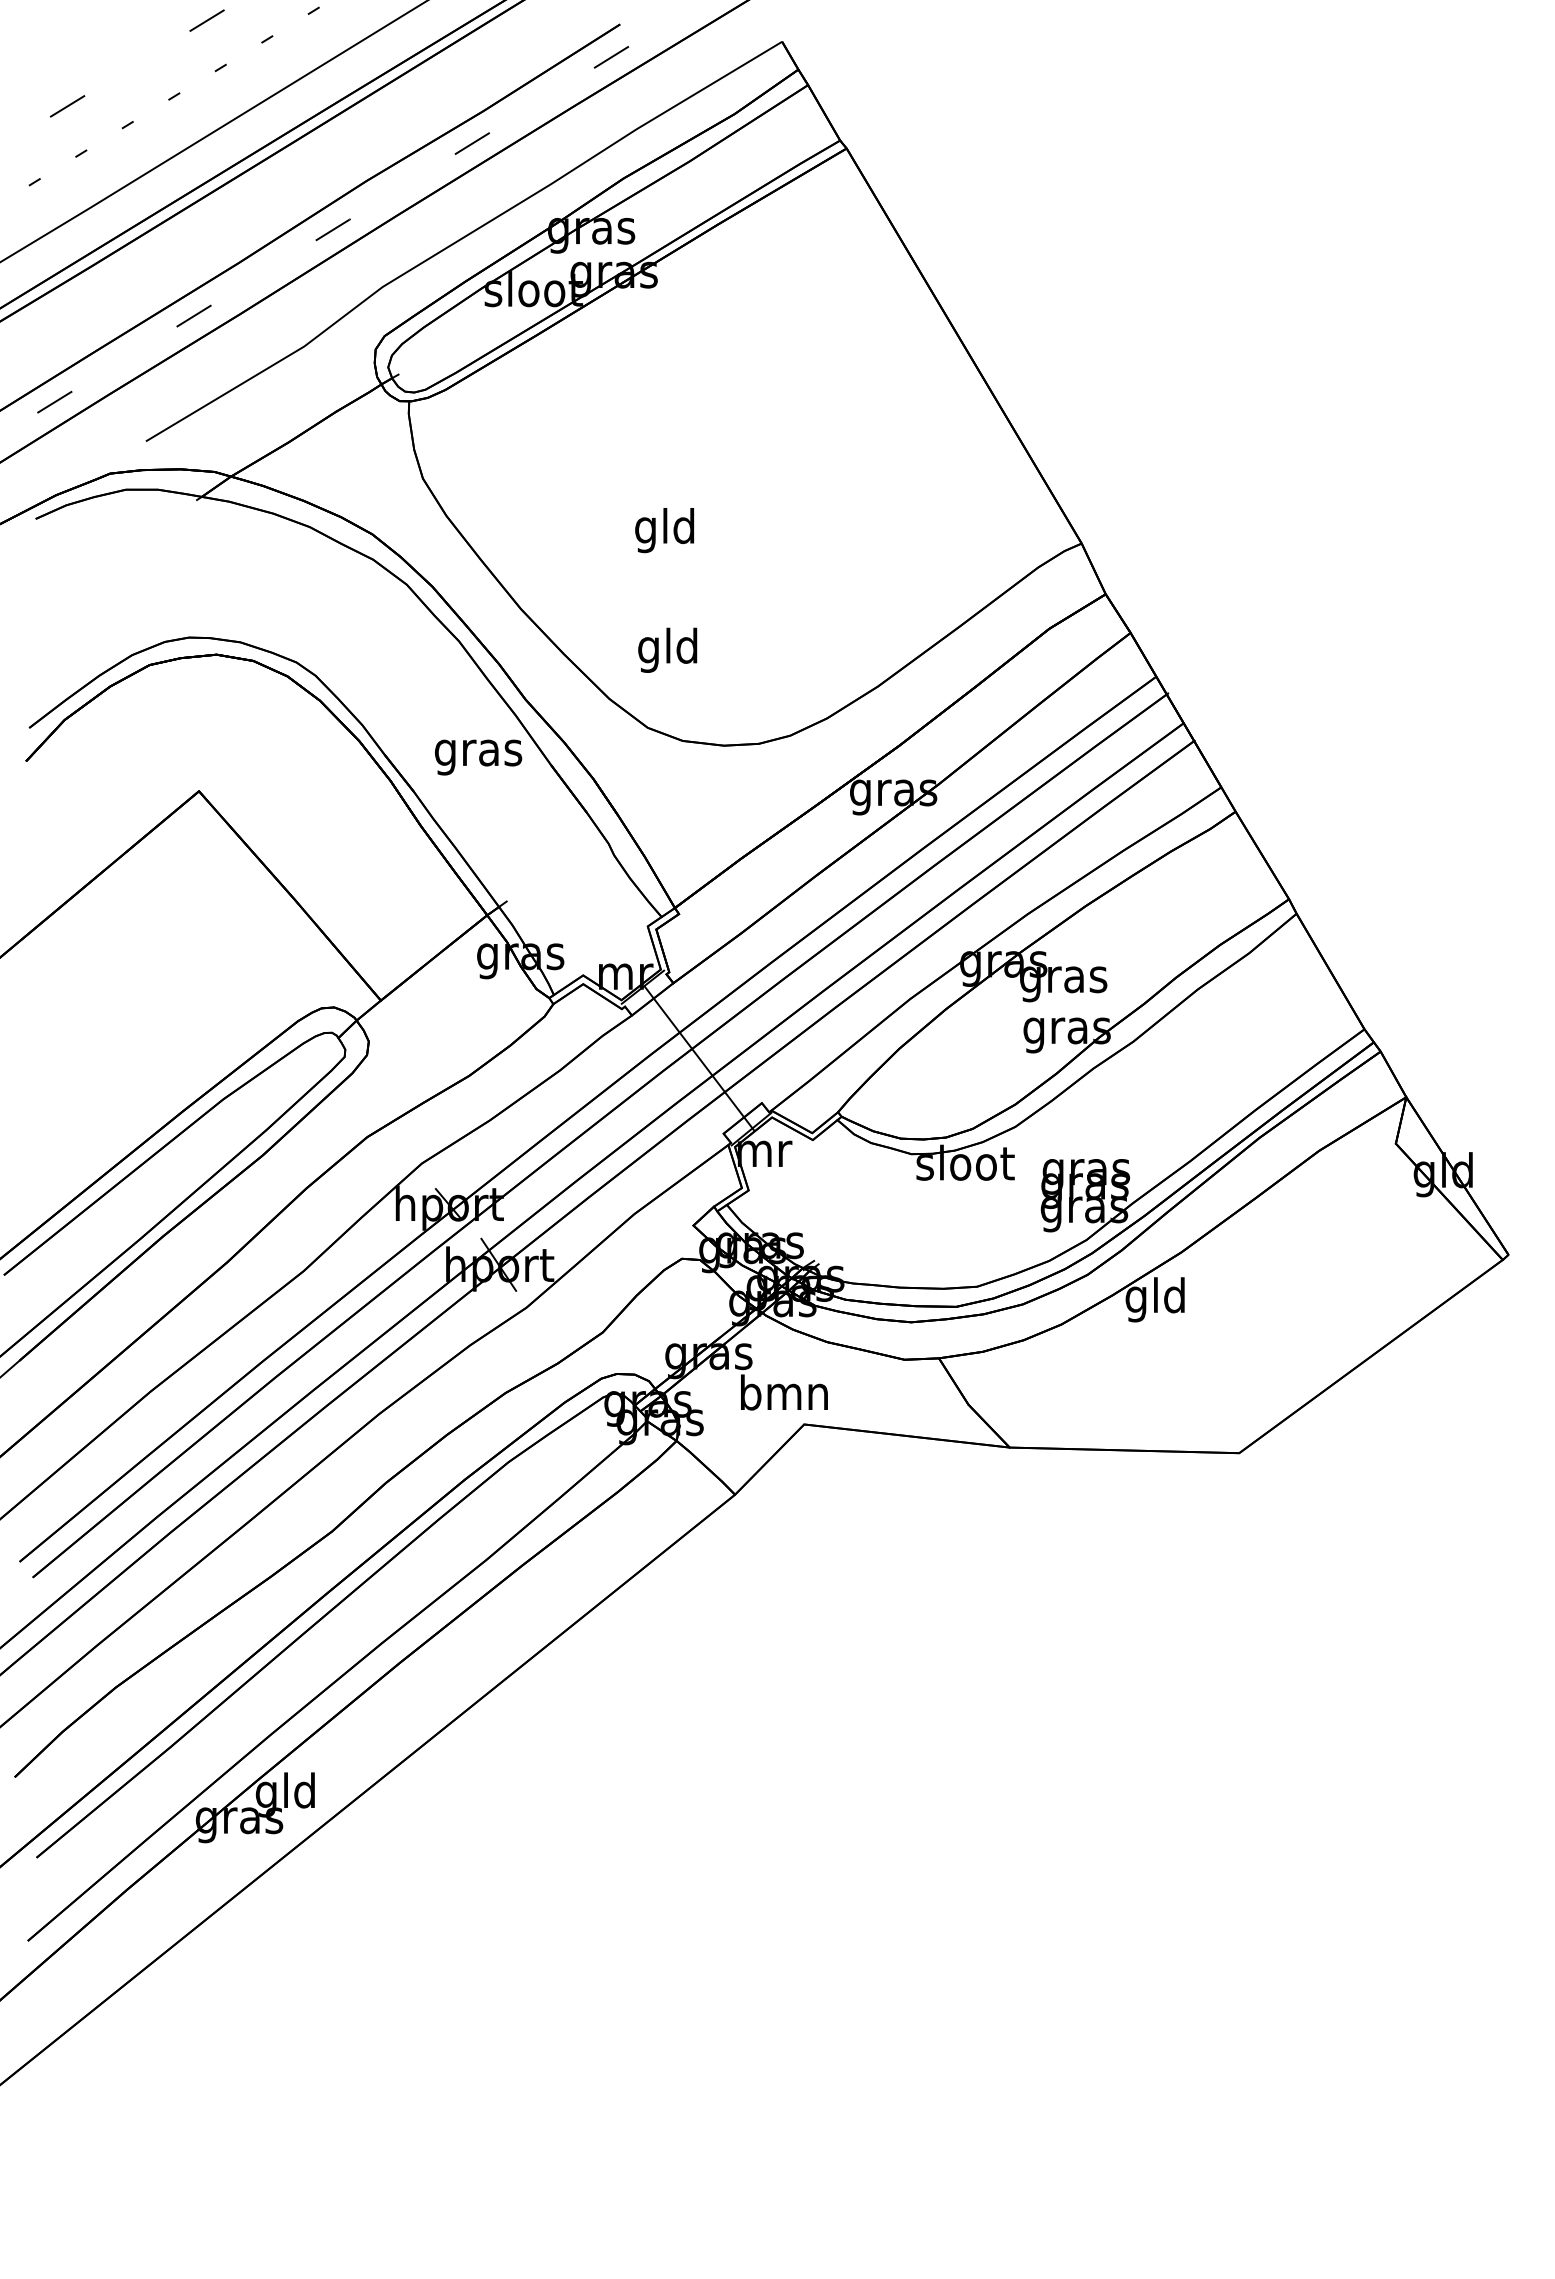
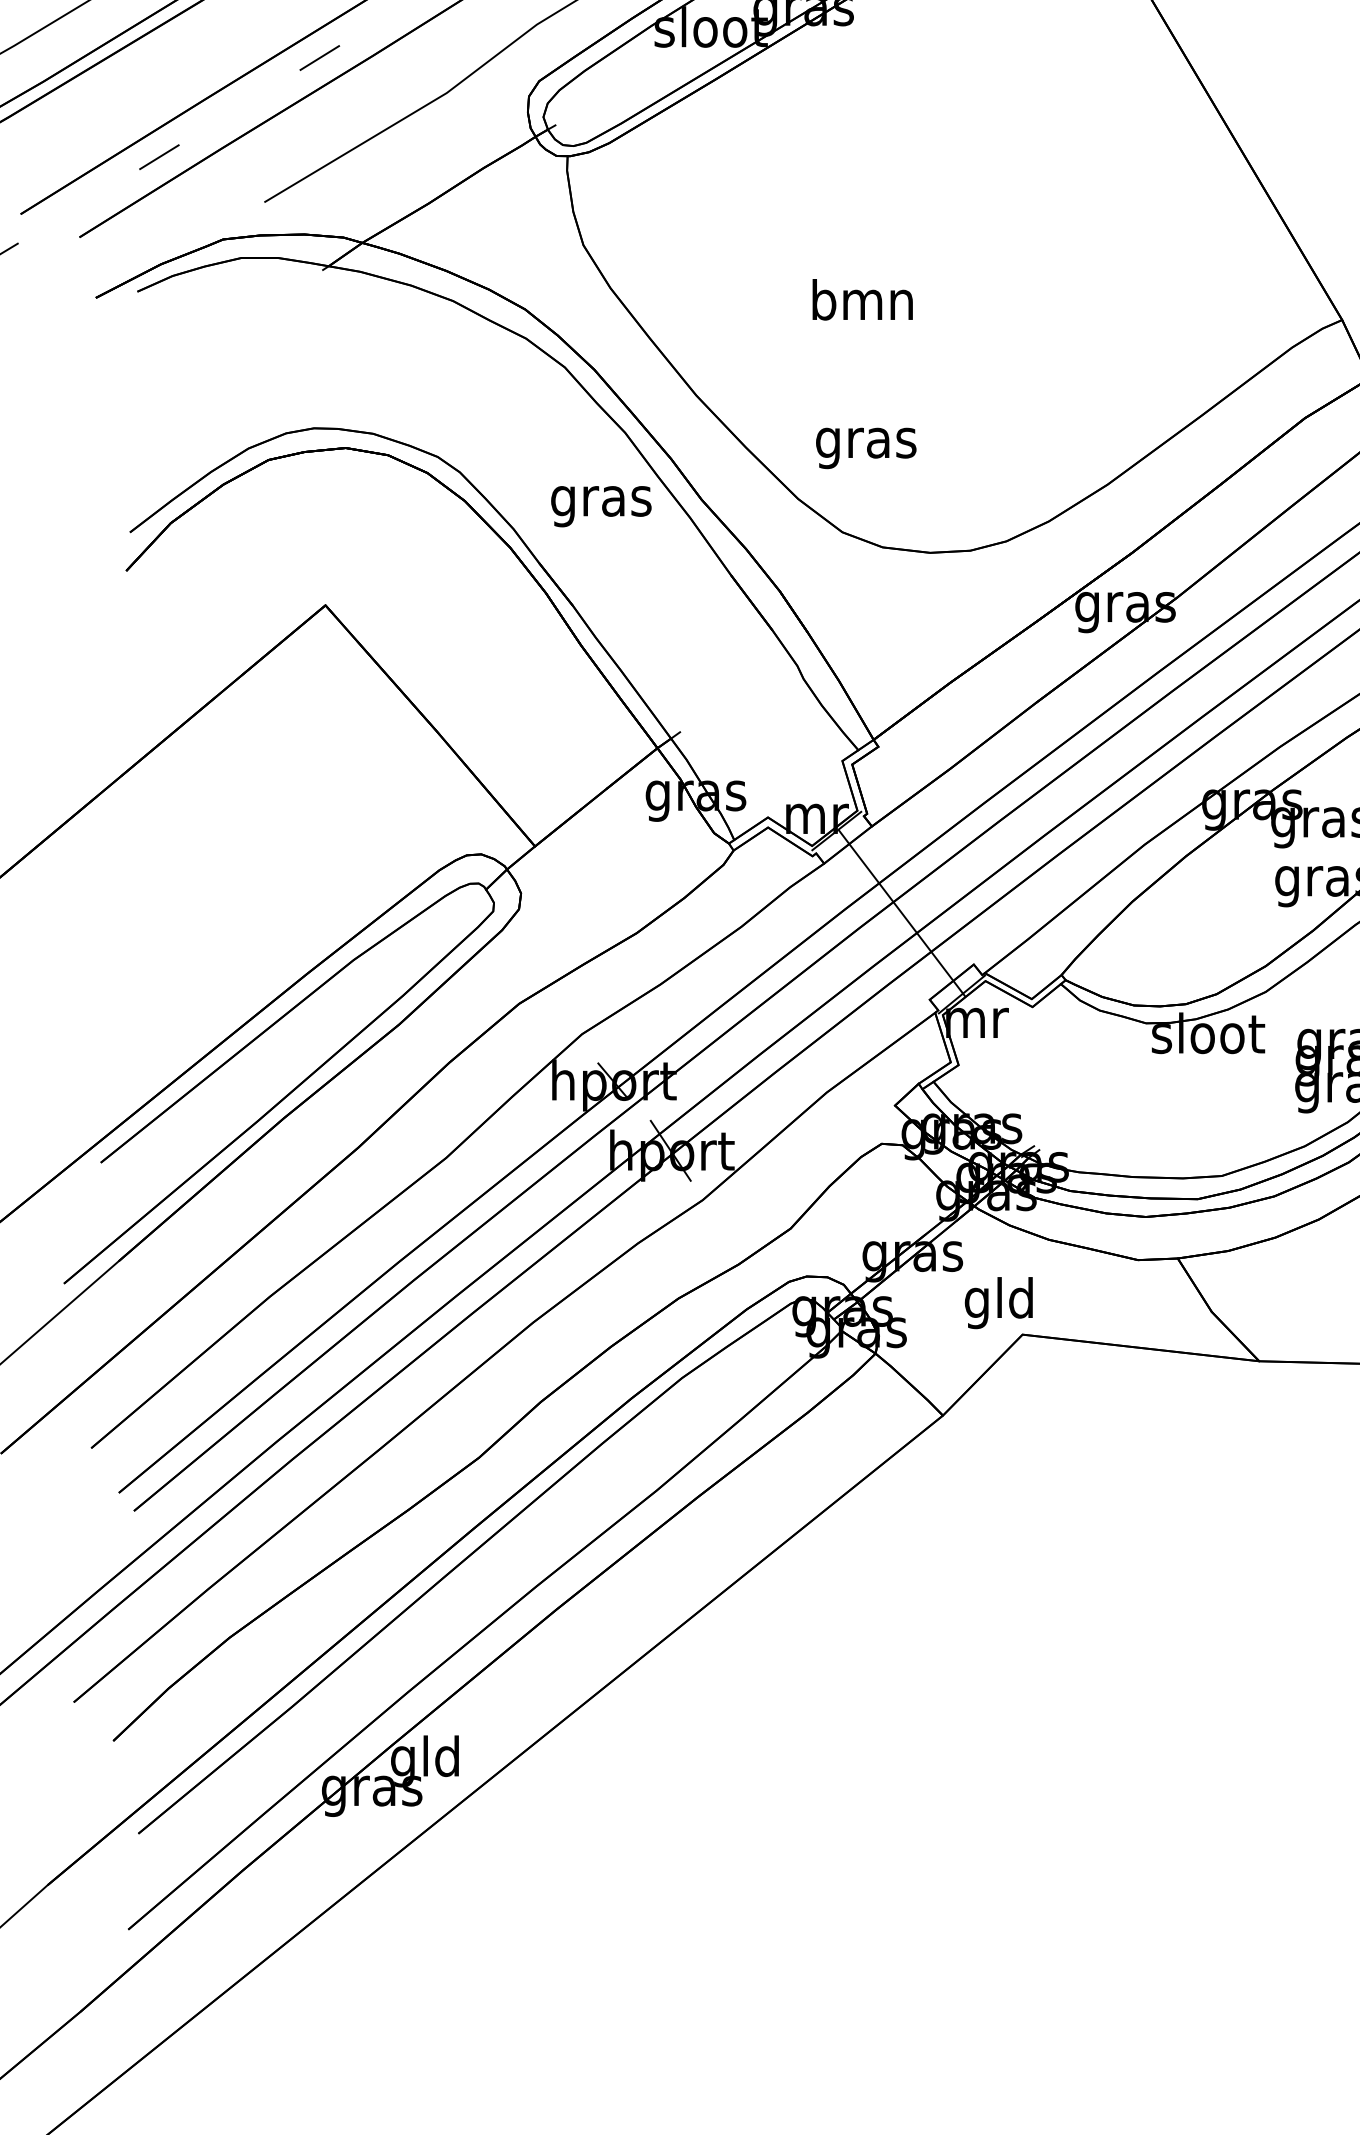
text: (665, 530) -> (862, 304), gld -> bmn
text: (668, 649) -> (866, 442), gld -> gras
text: (478, 757) -> (601, 506), moved
text: (784, 1396) -> (999, 1302), bmn -> gld

